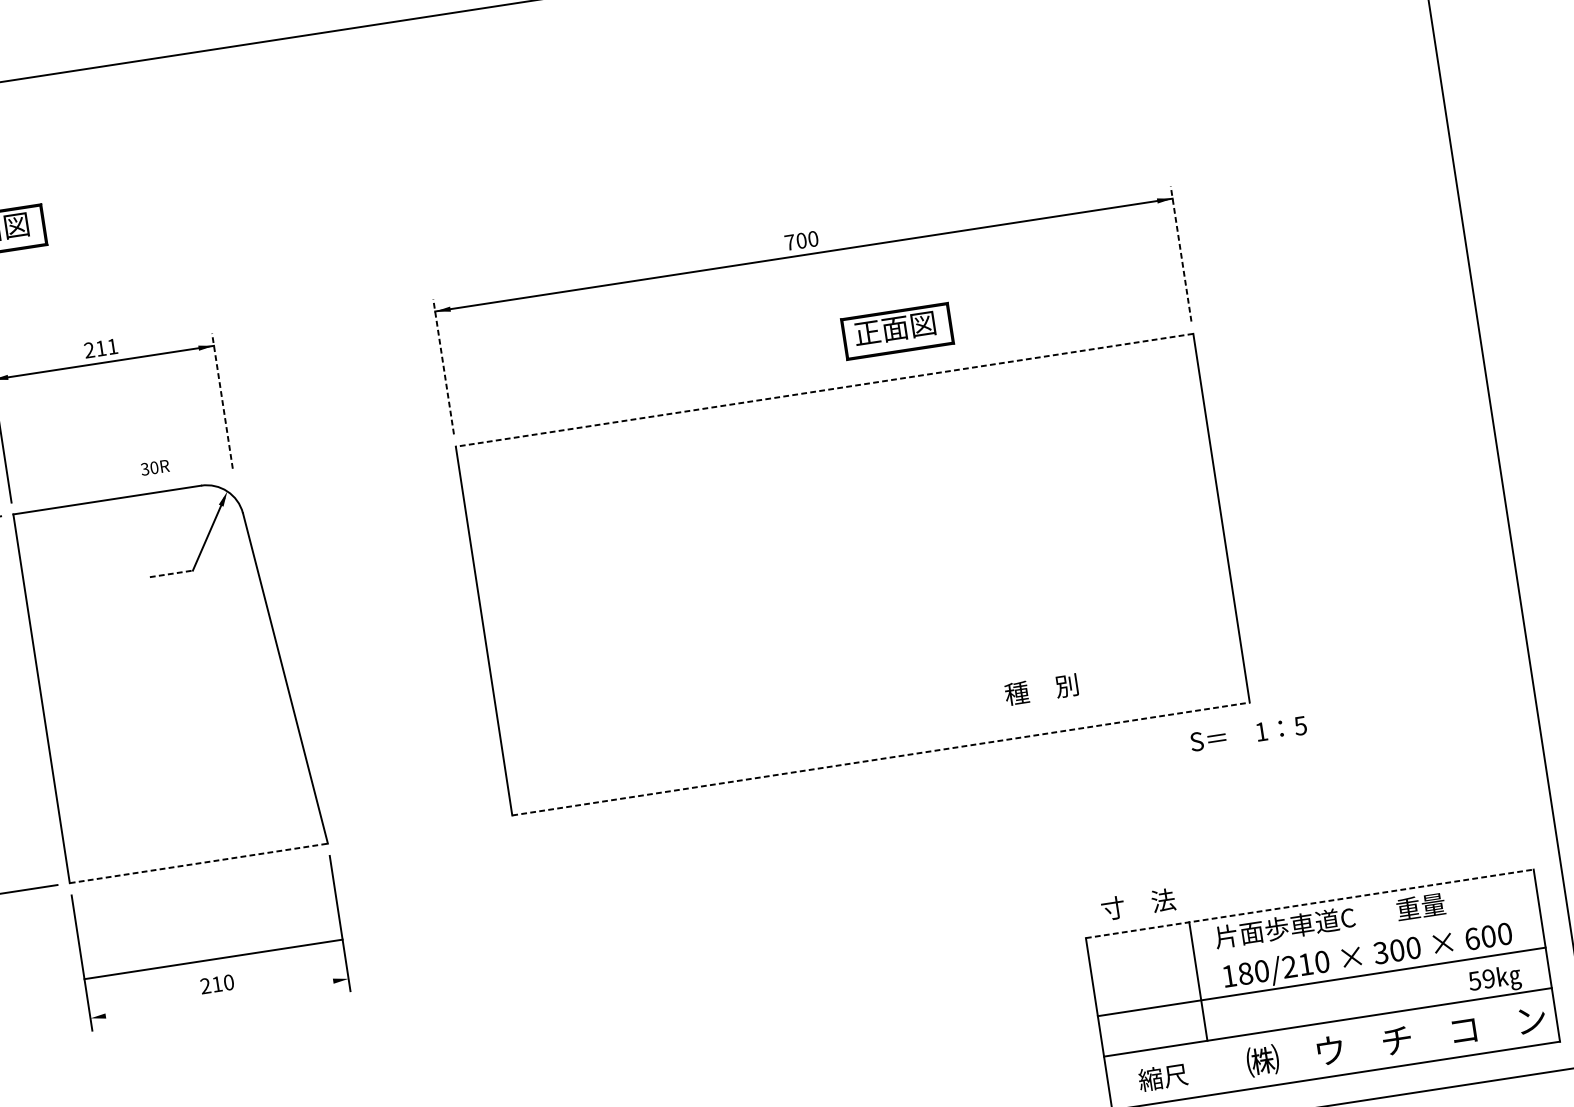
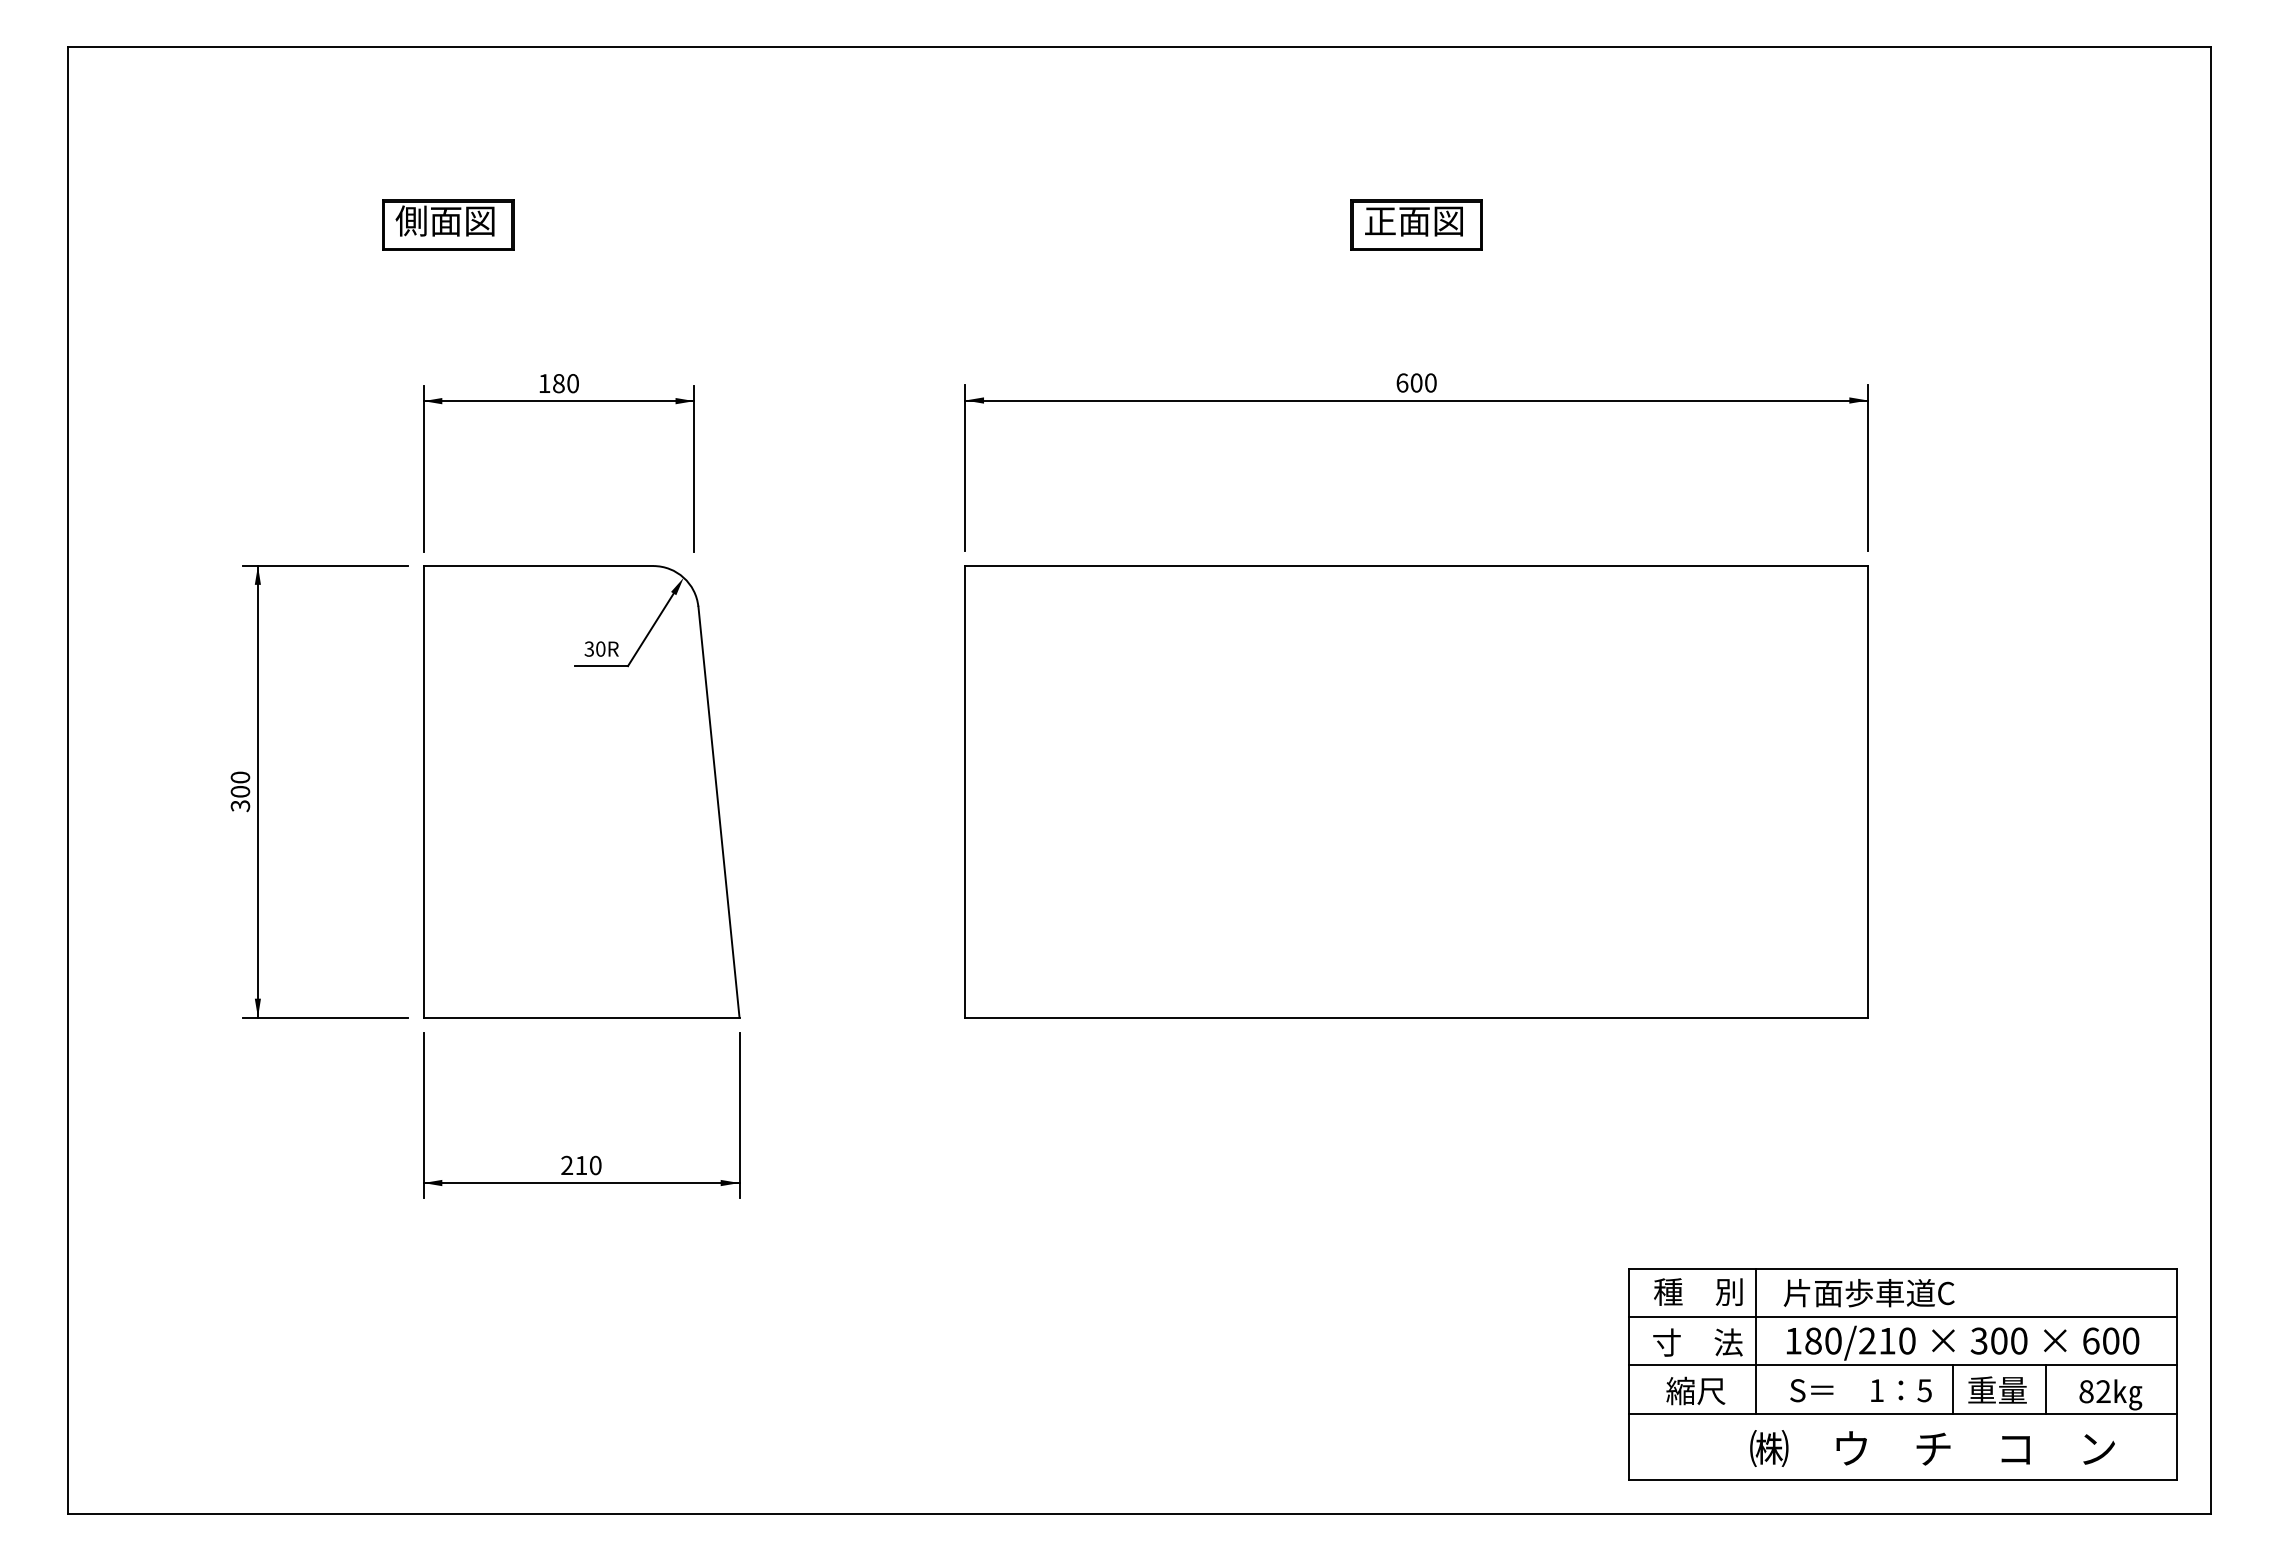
text: (790, 242) -> (1402, 382), 700 -> 600
line: (1181, 254) -> (1868, 468), dashed -> solid
part: (897, 331) -> (1416, 224), moved
text: (100, 348) -> (558, 383), 211 -> 180
line: (443, 366) -> (965, 468), dashed -> solid
line: (824, 390) -> (1416, 566), dashed -> solid
line: (222, 400) -> (694, 468), dashed -> solid
text: (154, 467) -> (601, 648), moved
line: (172, 574) -> (602, 666), dashed -> solid
text: (1041, 689) -> (1698, 1291), moved
text: (1248, 733) -> (1860, 1390), moved
line: (881, 758) -> (1417, 1017), dashed -> solid
line: (199, 863) -> (582, 1017), dashed -> solid
text: (1138, 904) -> (1697, 1342), moved
line: (1310, 904) -> (1903, 1269), dashed -> solid
text: (1420, 906) -> (1997, 1389), moved
line: (1315, 942) -> (1902, 1316), added
line: (213, 959) -> (581, 1183), moved
text: (1481, 979) -> (2094, 1391), 59 -> 82
line: (1441, 984) -> (2045, 1389), added
line: (1365, 995) -> (1953, 1389), added
text: (1396, 1040) -> (1932, 1448), moved
text: (1162, 1077) -> (1695, 1390), moved

